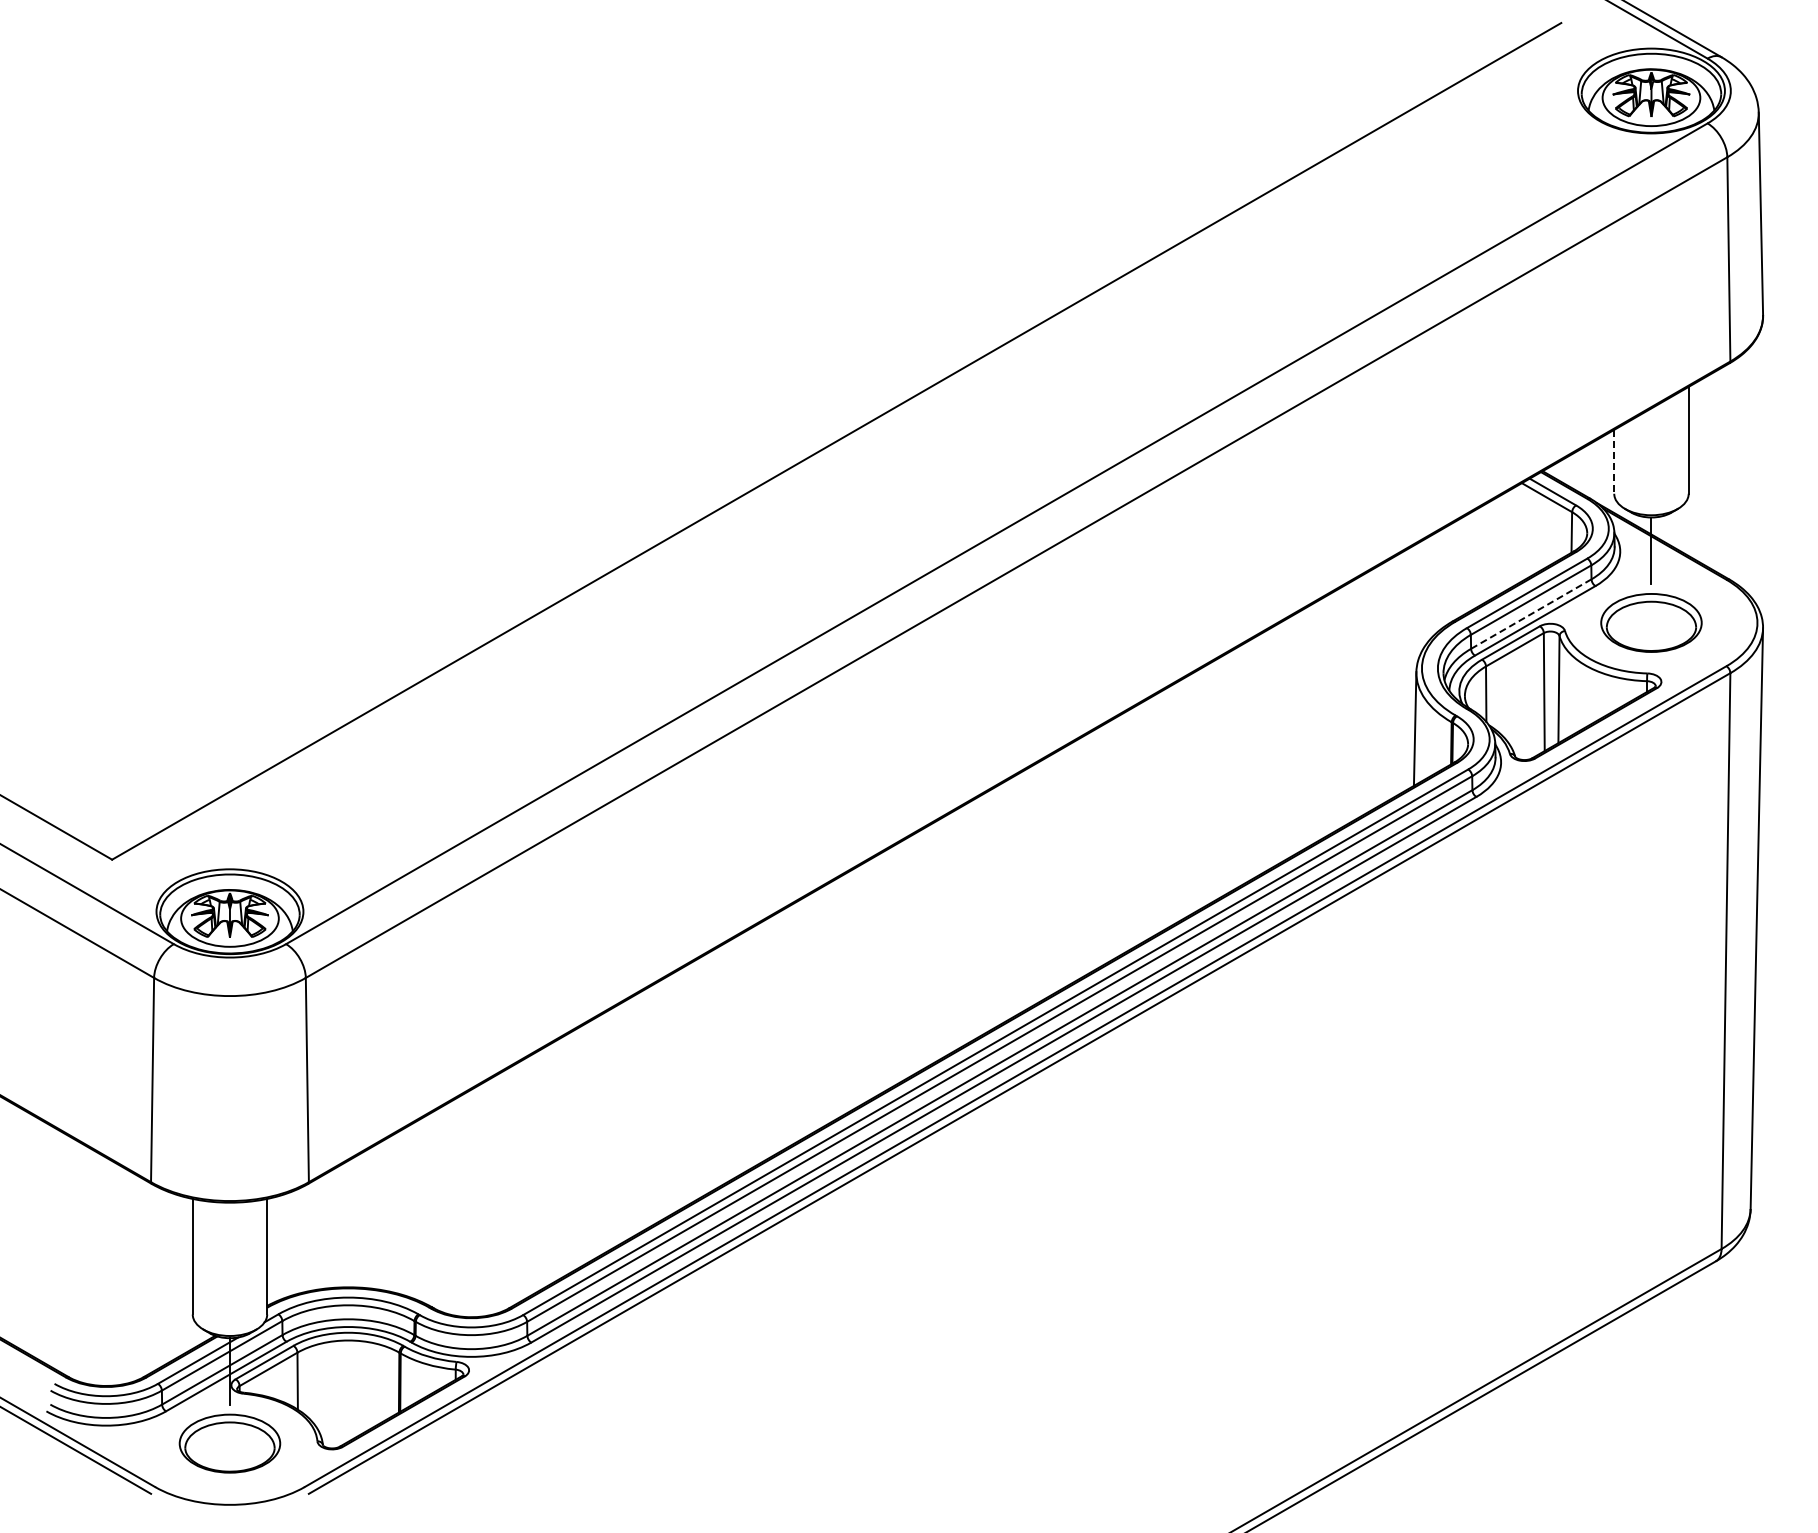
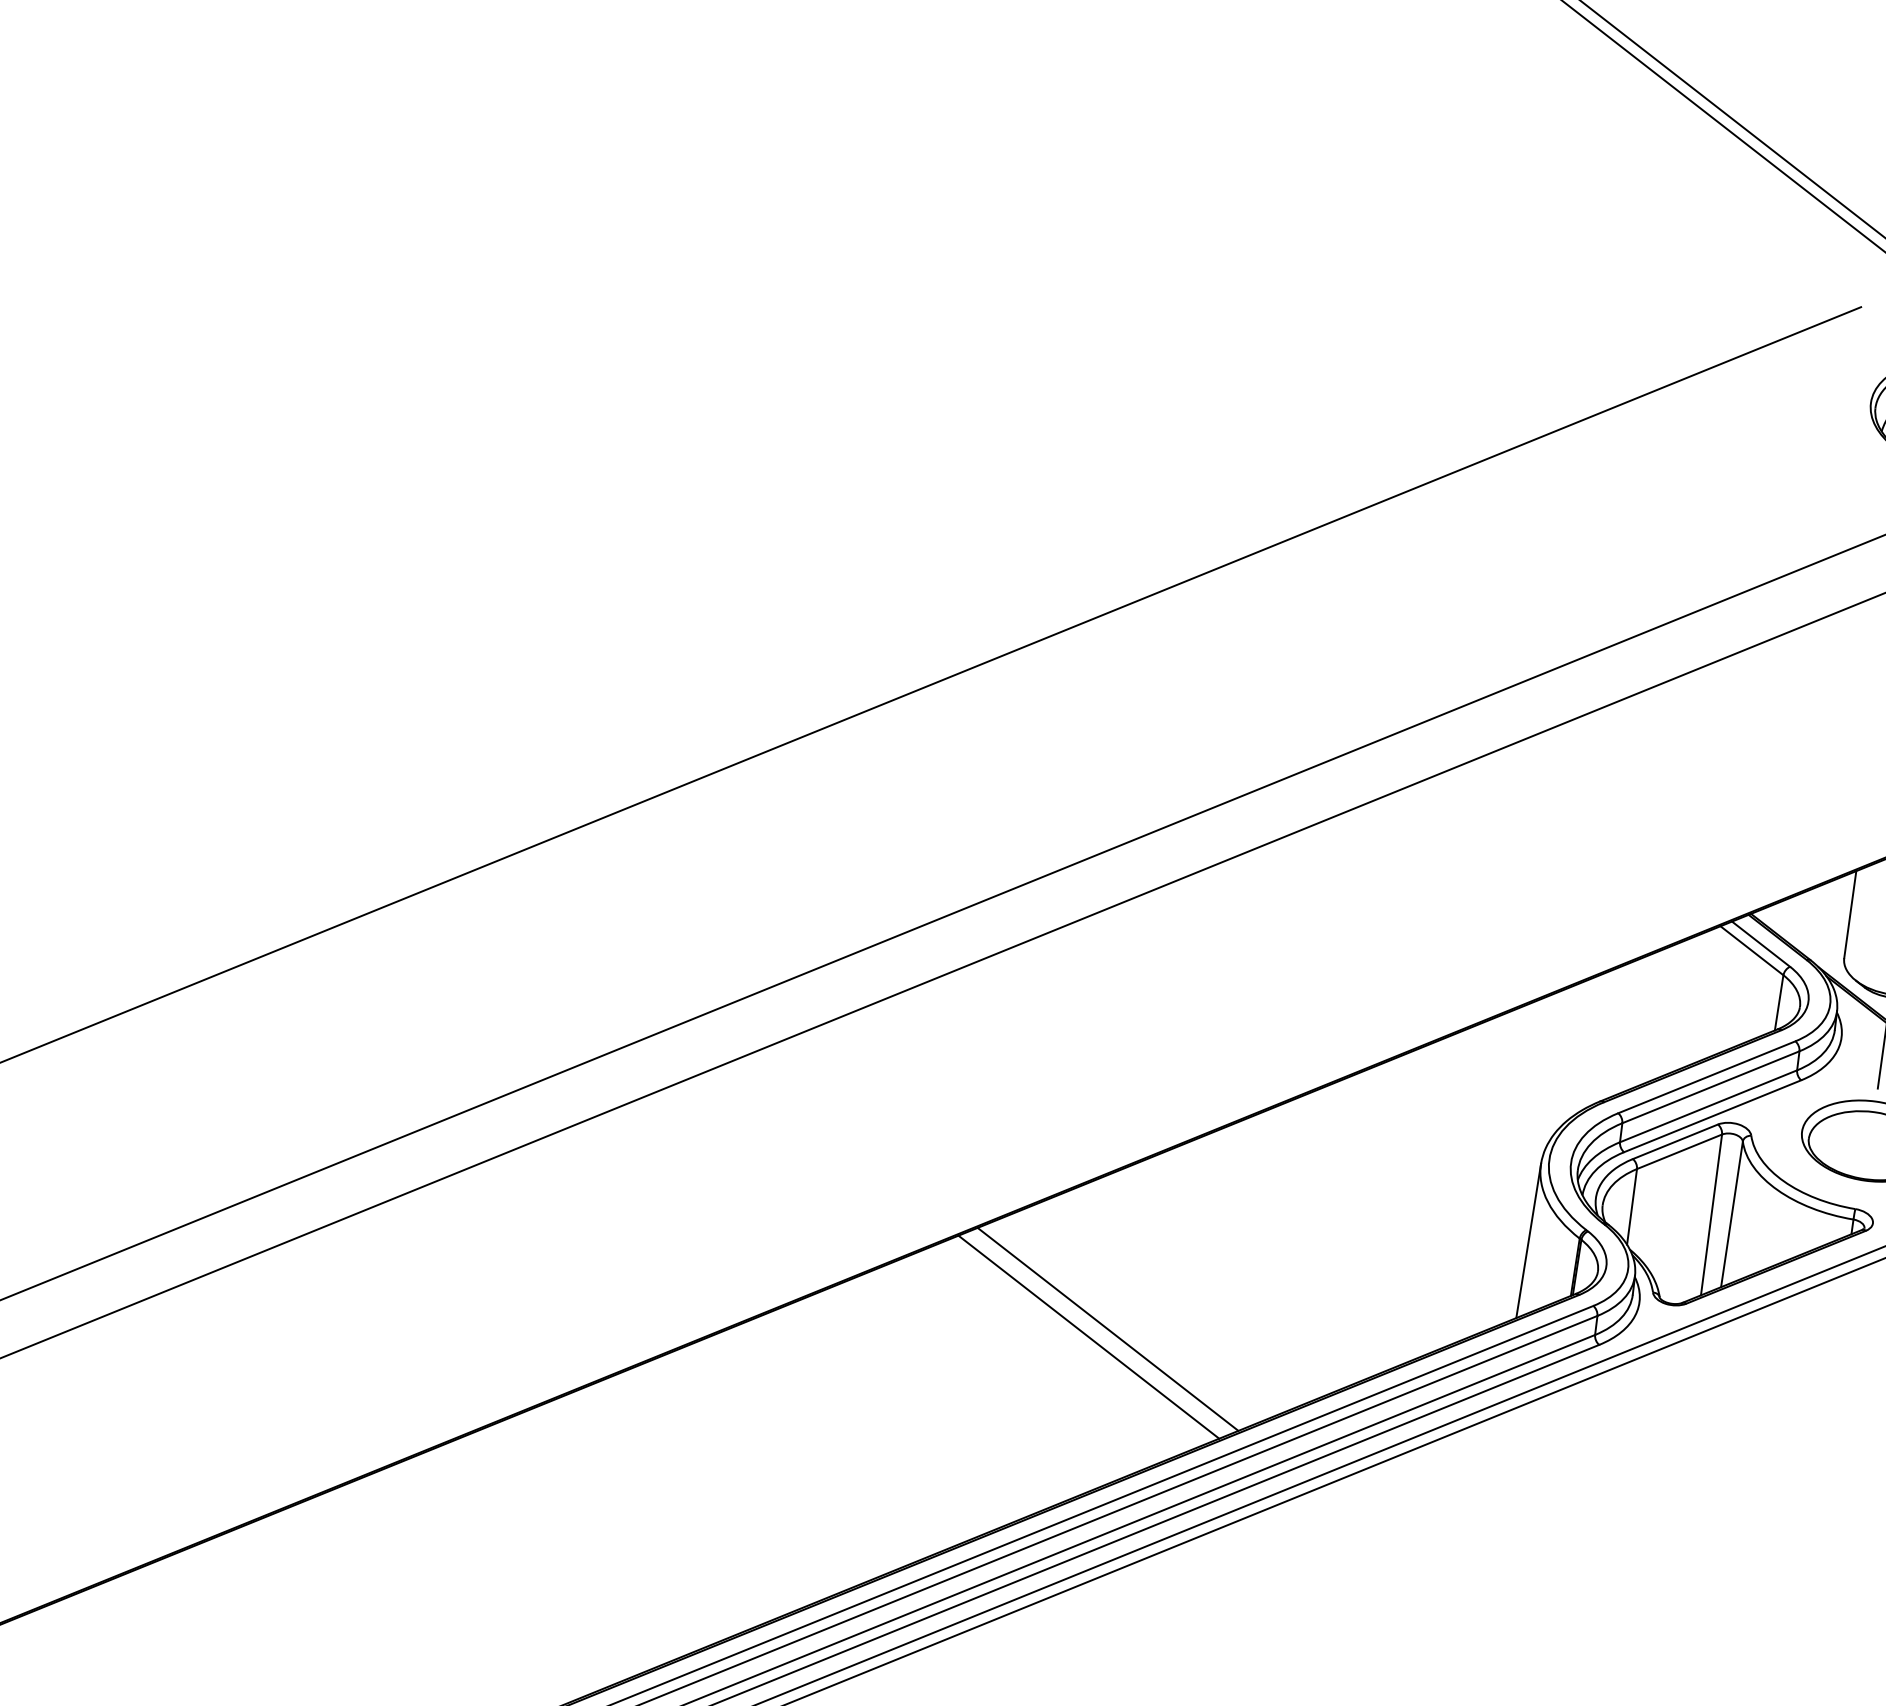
line: (1614, 461) -> (1850, 914), dashed -> solid
line: (1531, 614) -> (1708, 1106), dashed -> solid
line: (1120, 834) -> (1107, 1328), added
line: (1107, 842) -> (1088, 1337), added

